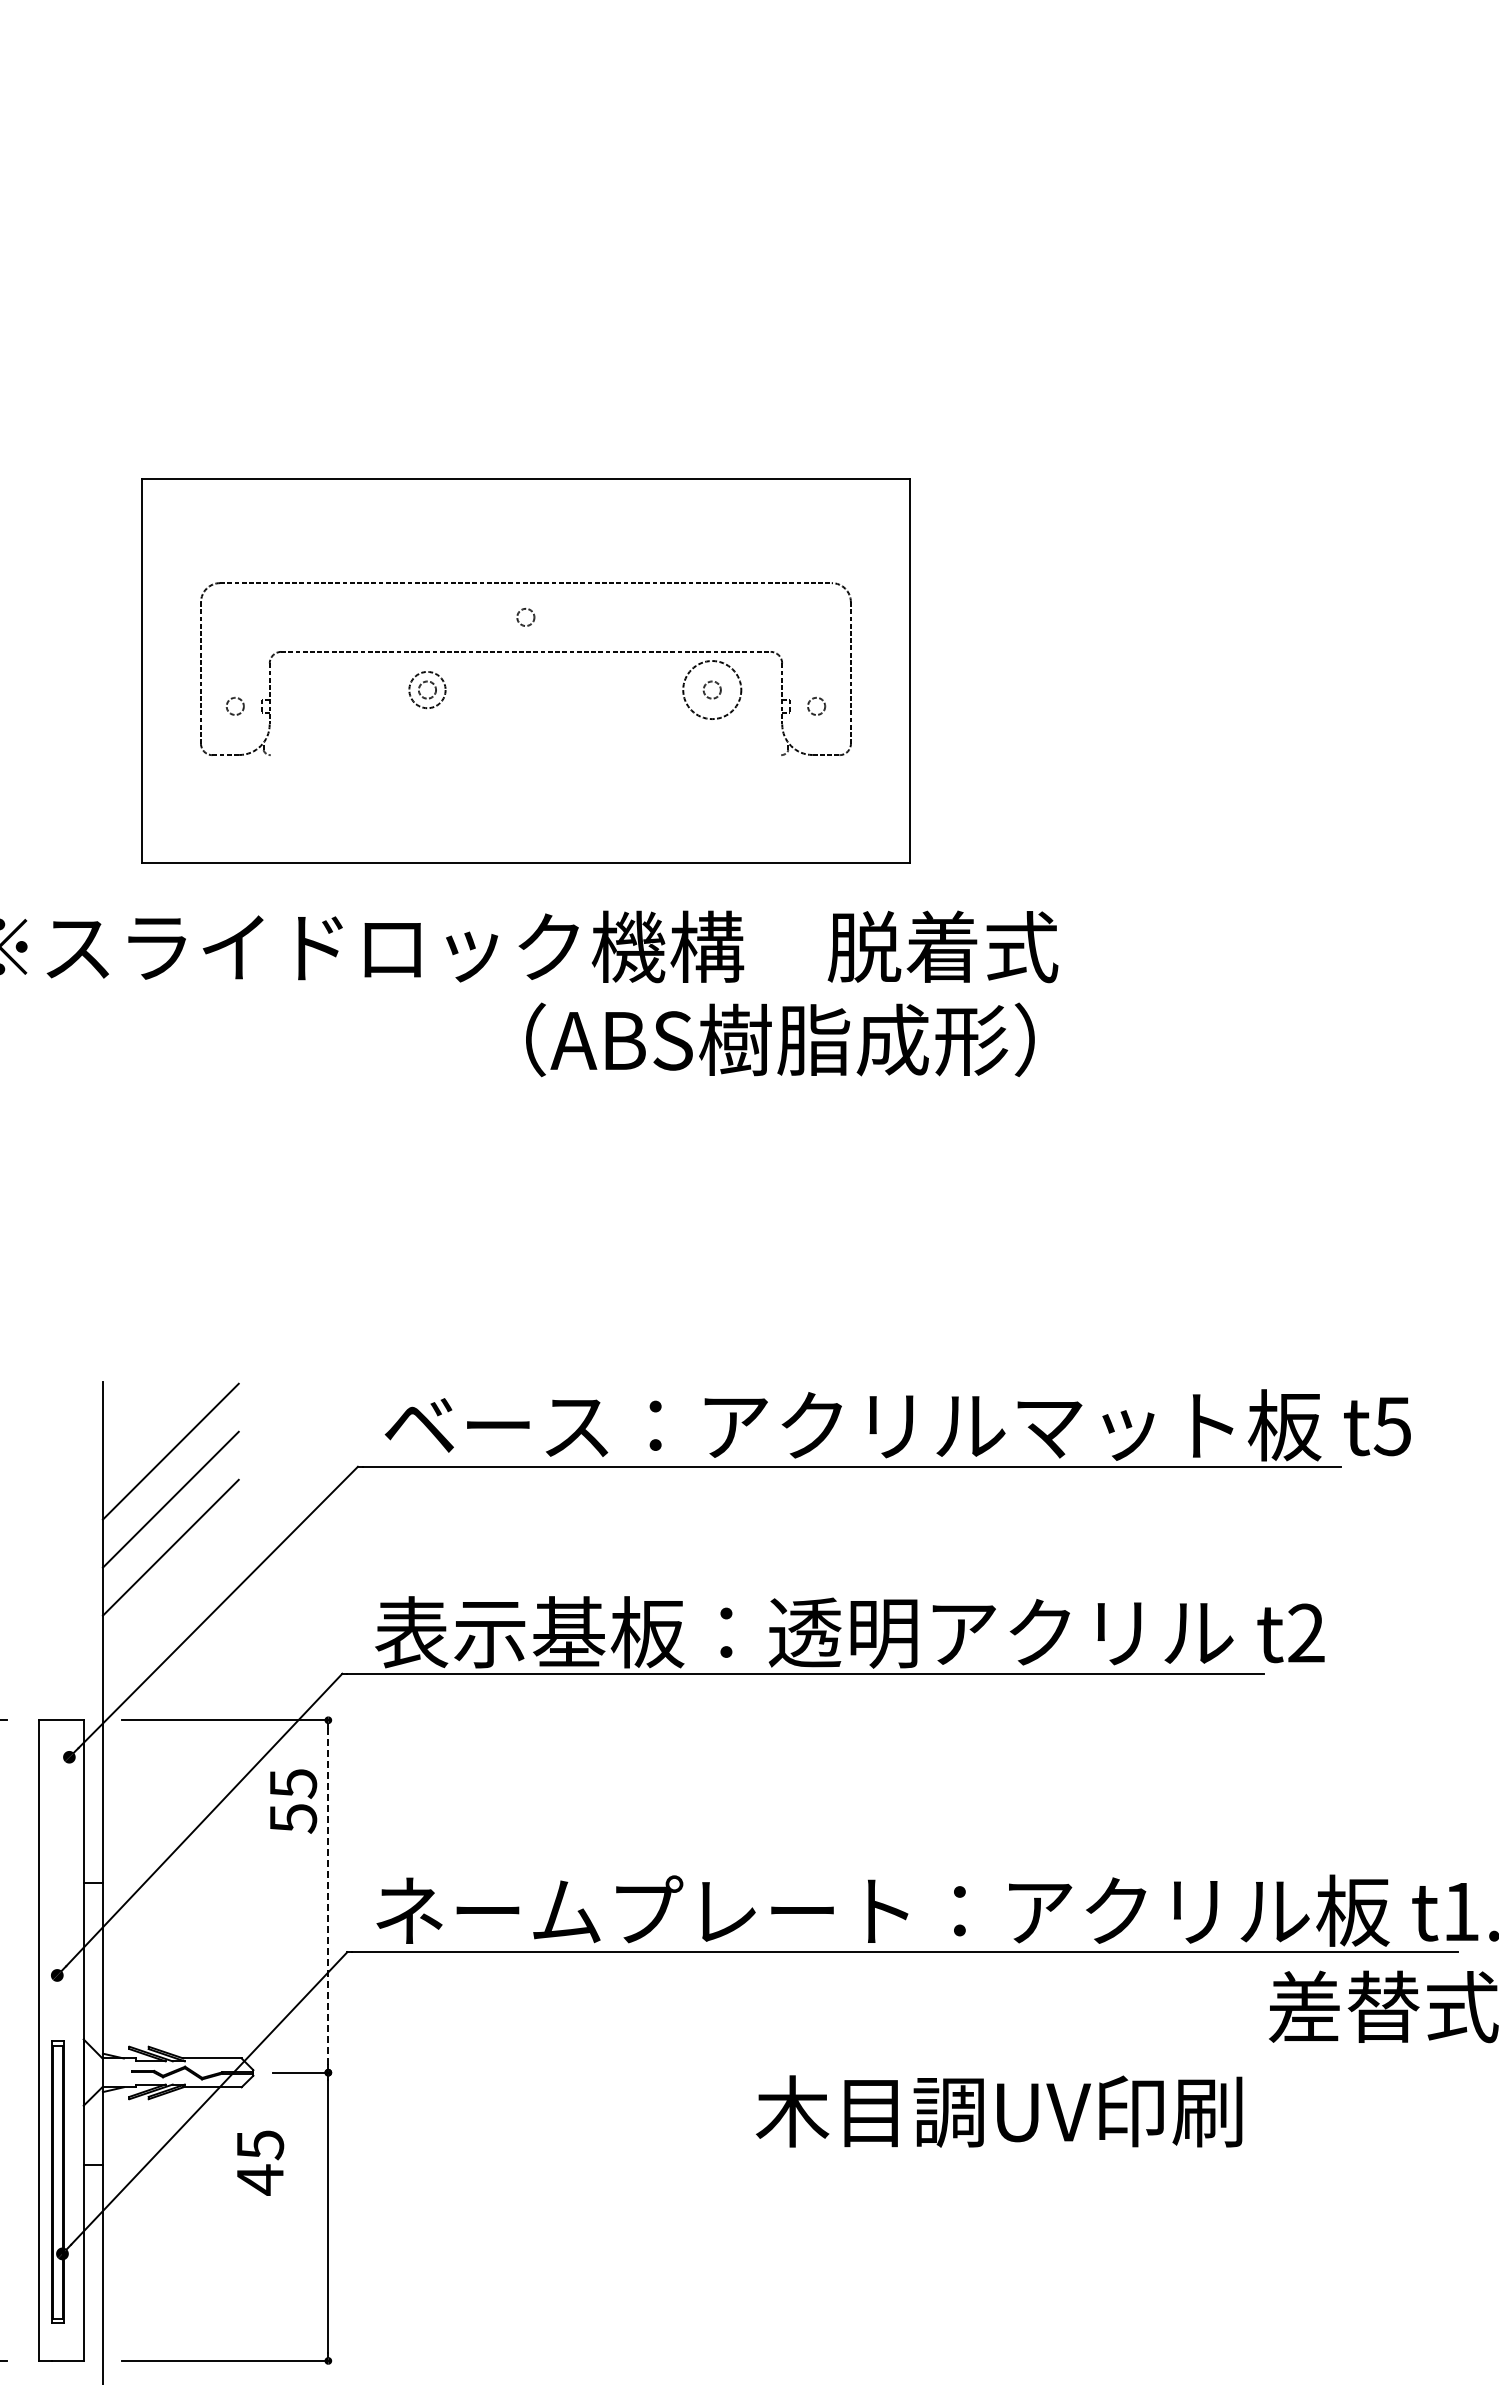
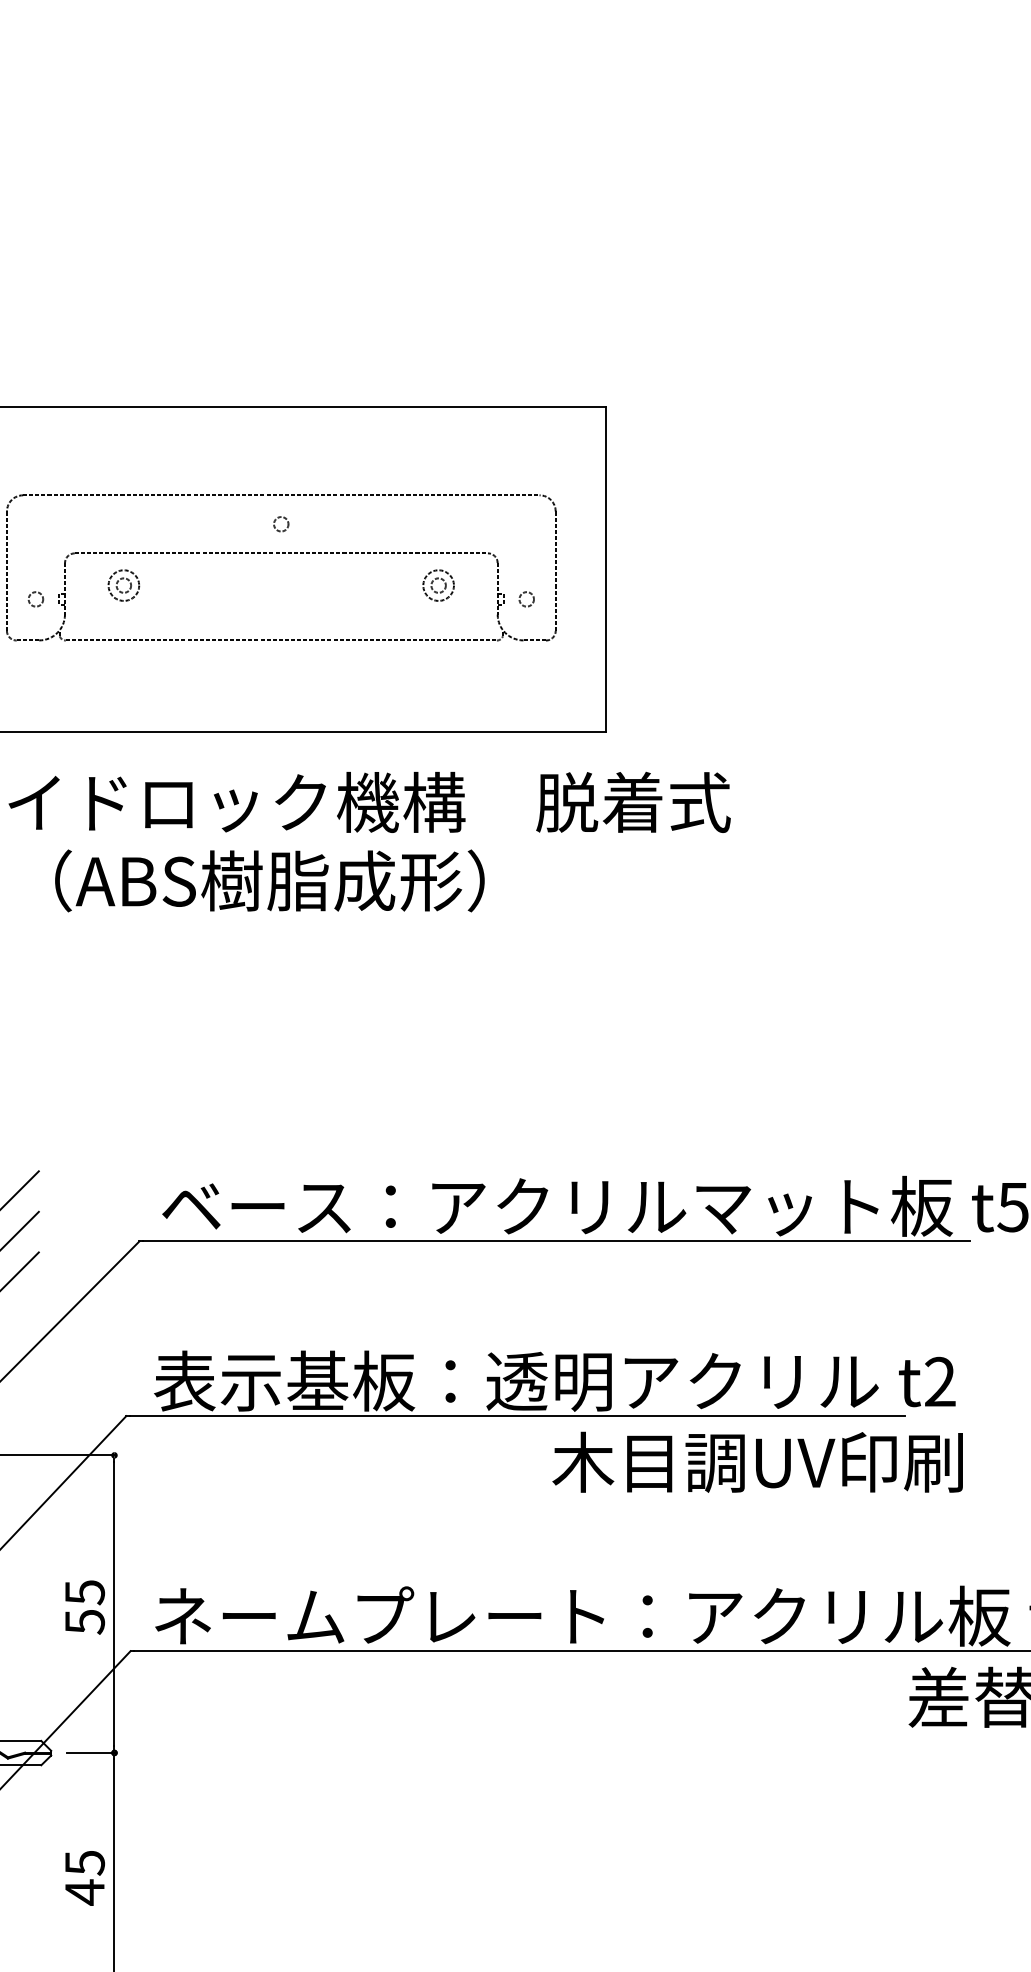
circle: (712, 689) -> (438, 585), size x0.62
part: (426, 697) -> (123, 591), moved
line: (525, 755) -> (280, 640), added
text: (780, 1039) -> (269, 880), moved
text: (293, 1801) -> (85, 1607), moved
line: (328, 1896) -> (114, 1604), dashed -> solid
text: (999, 2111) -> (757, 1462), moved
text: (260, 2162) -> (85, 1877), moved

